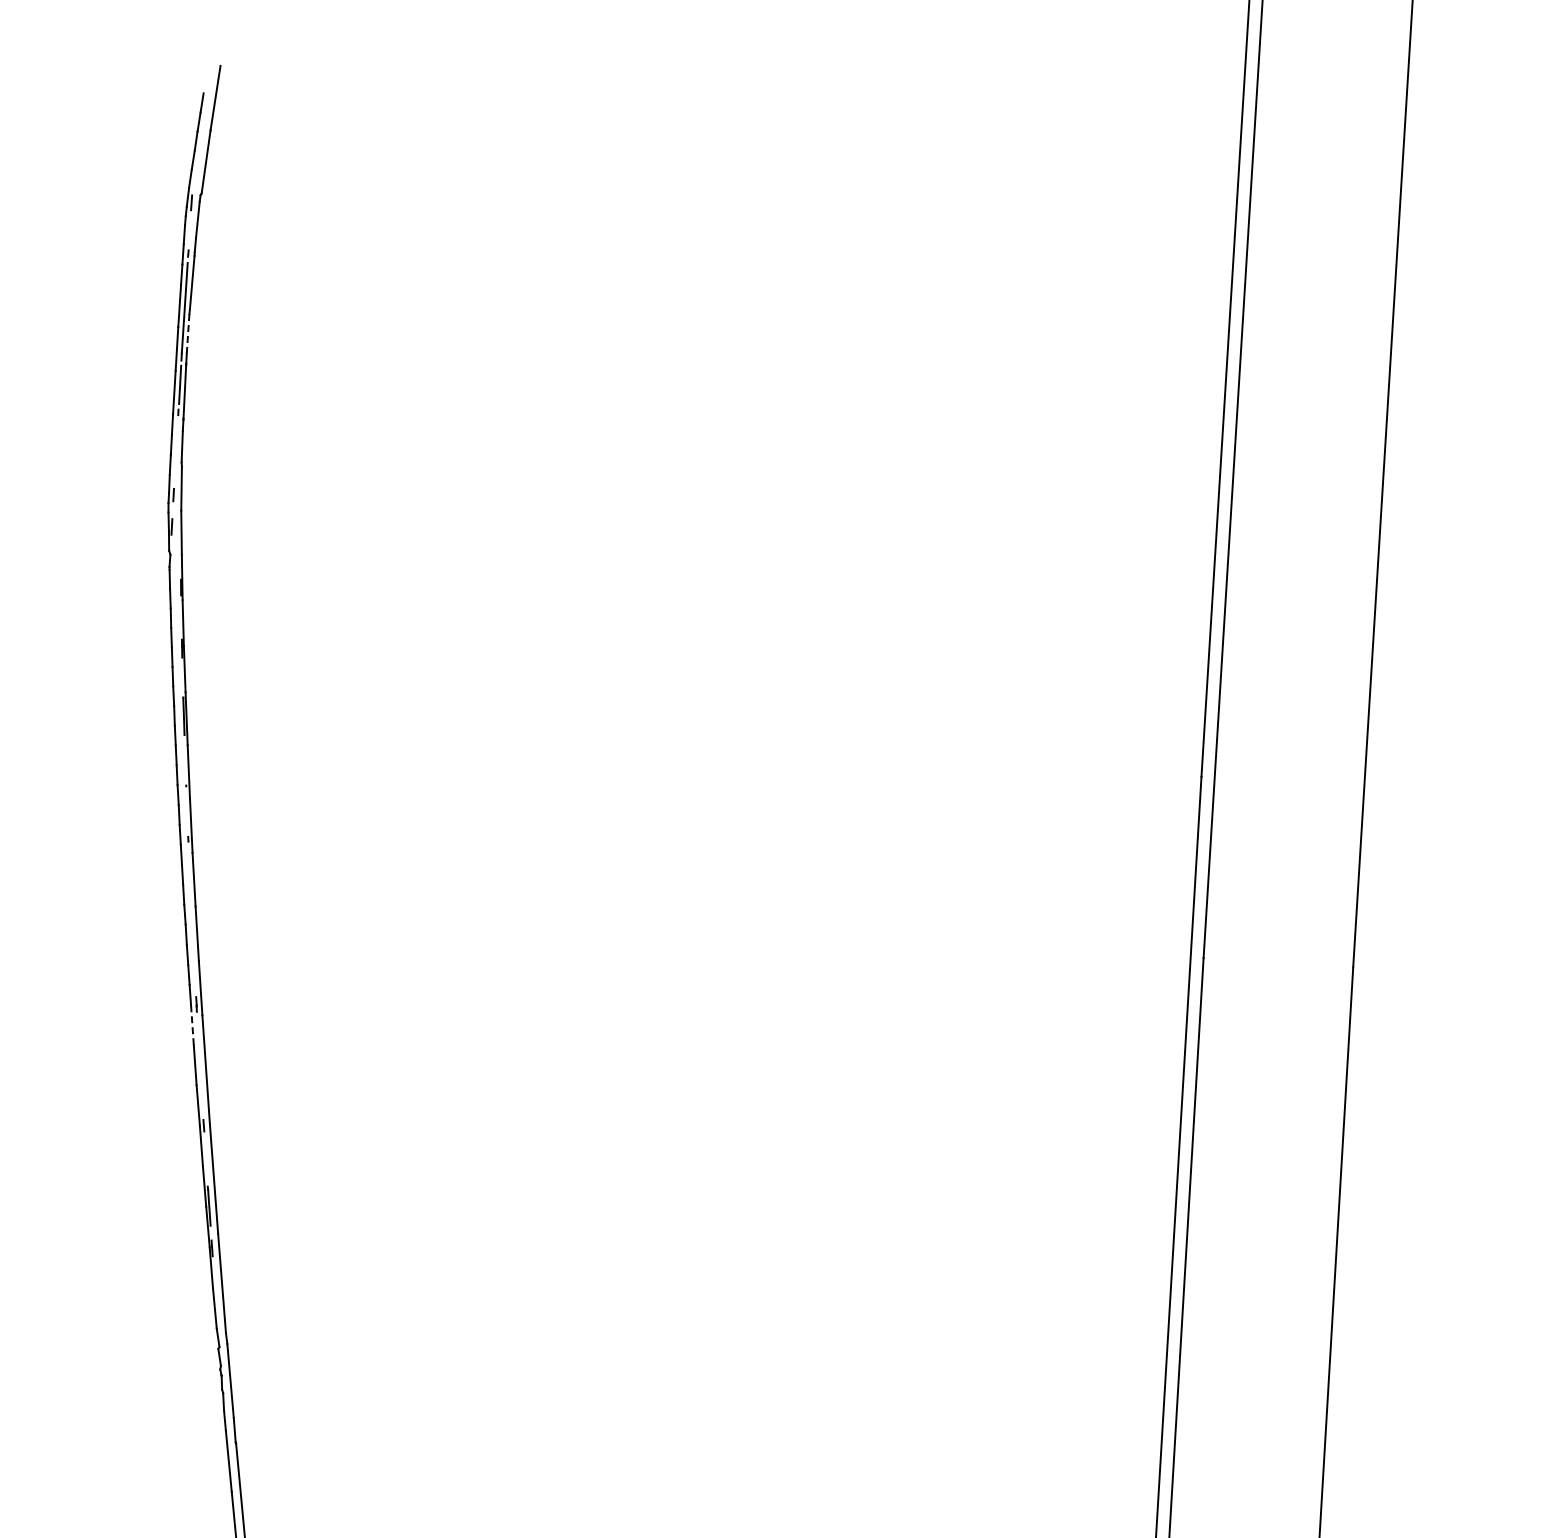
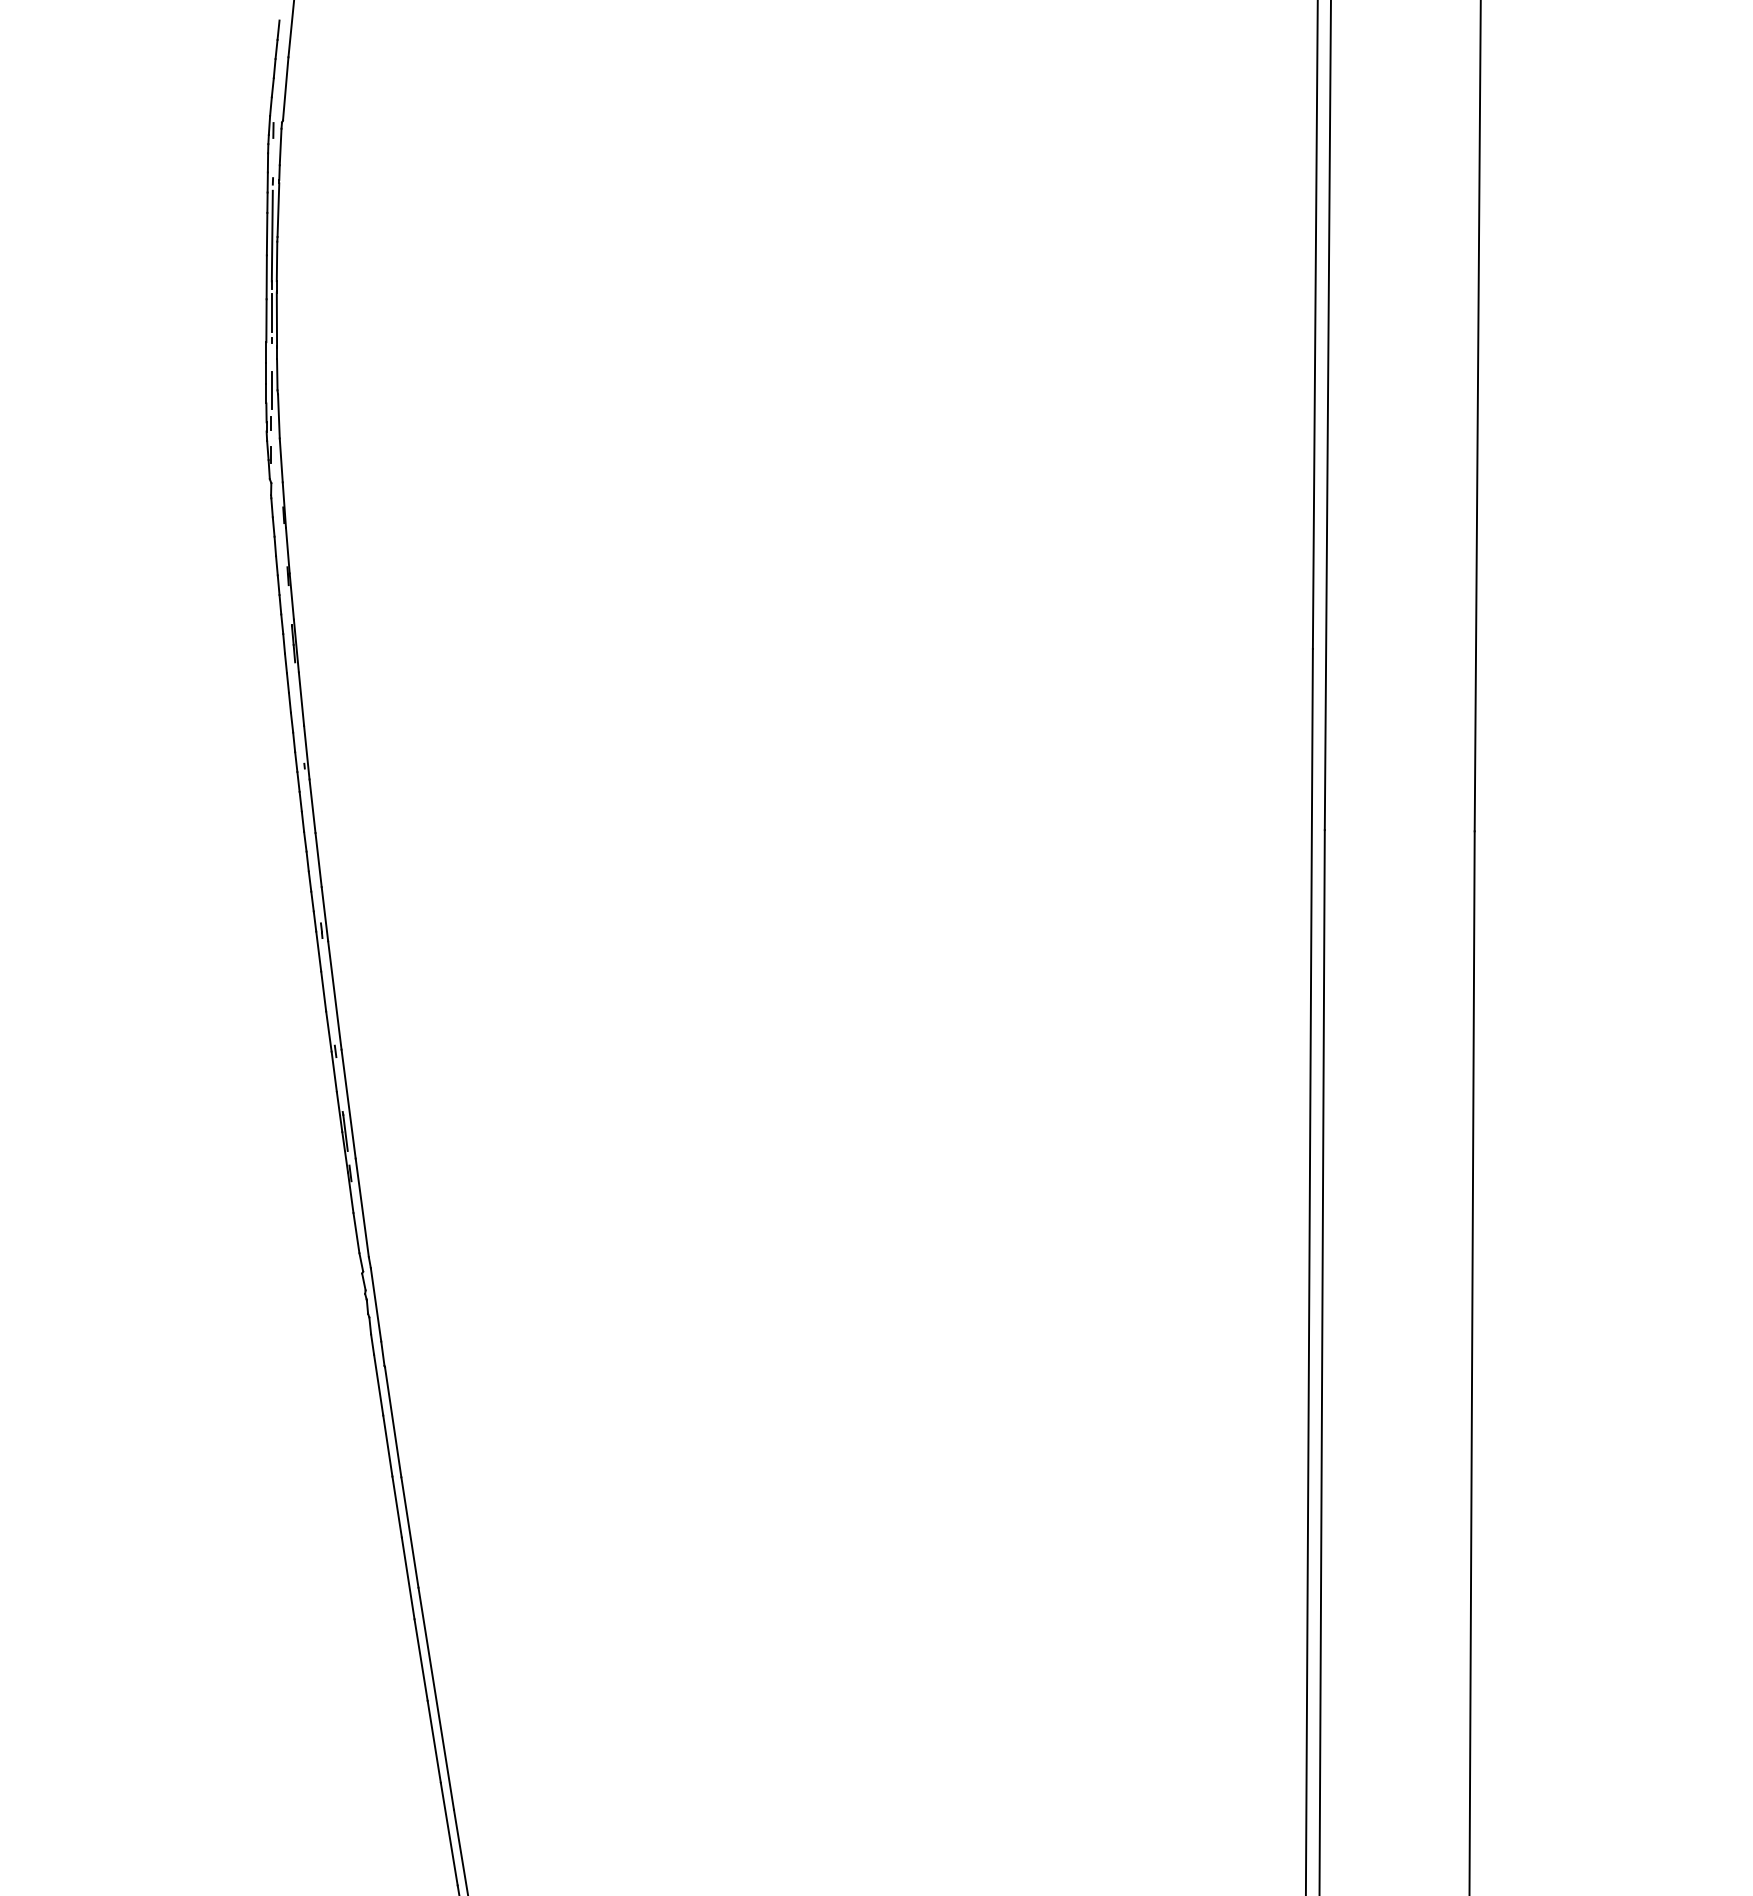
line: (188, 333) -> (277, 261), dashed -> solid
line: (175, 462) -> (271, 390), added
line: (192, 1025) -> (318, 951), dashed -> solid

